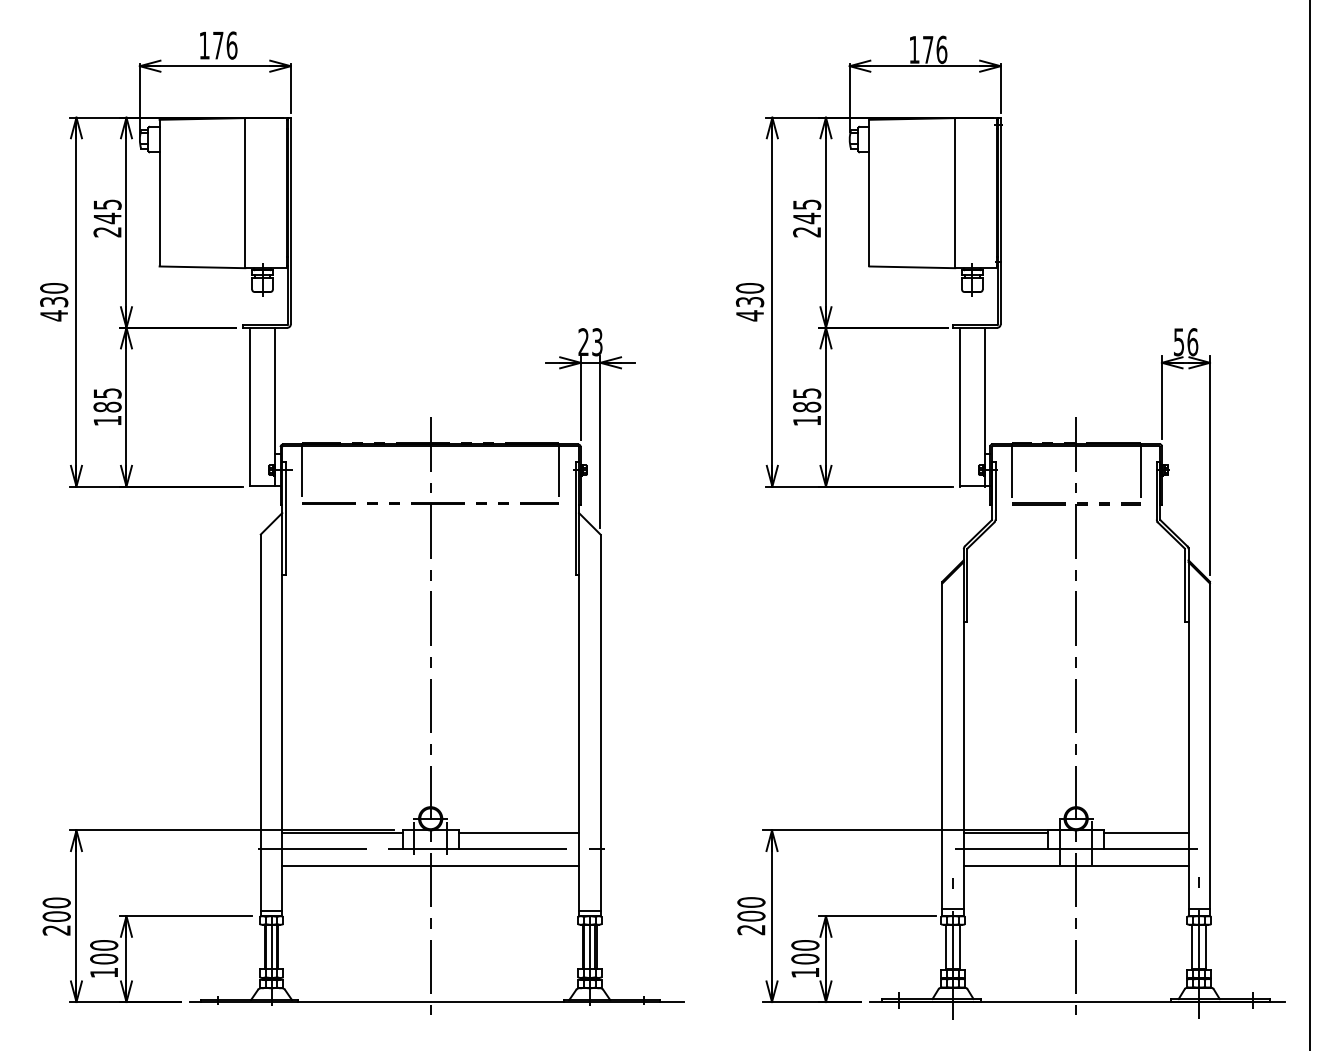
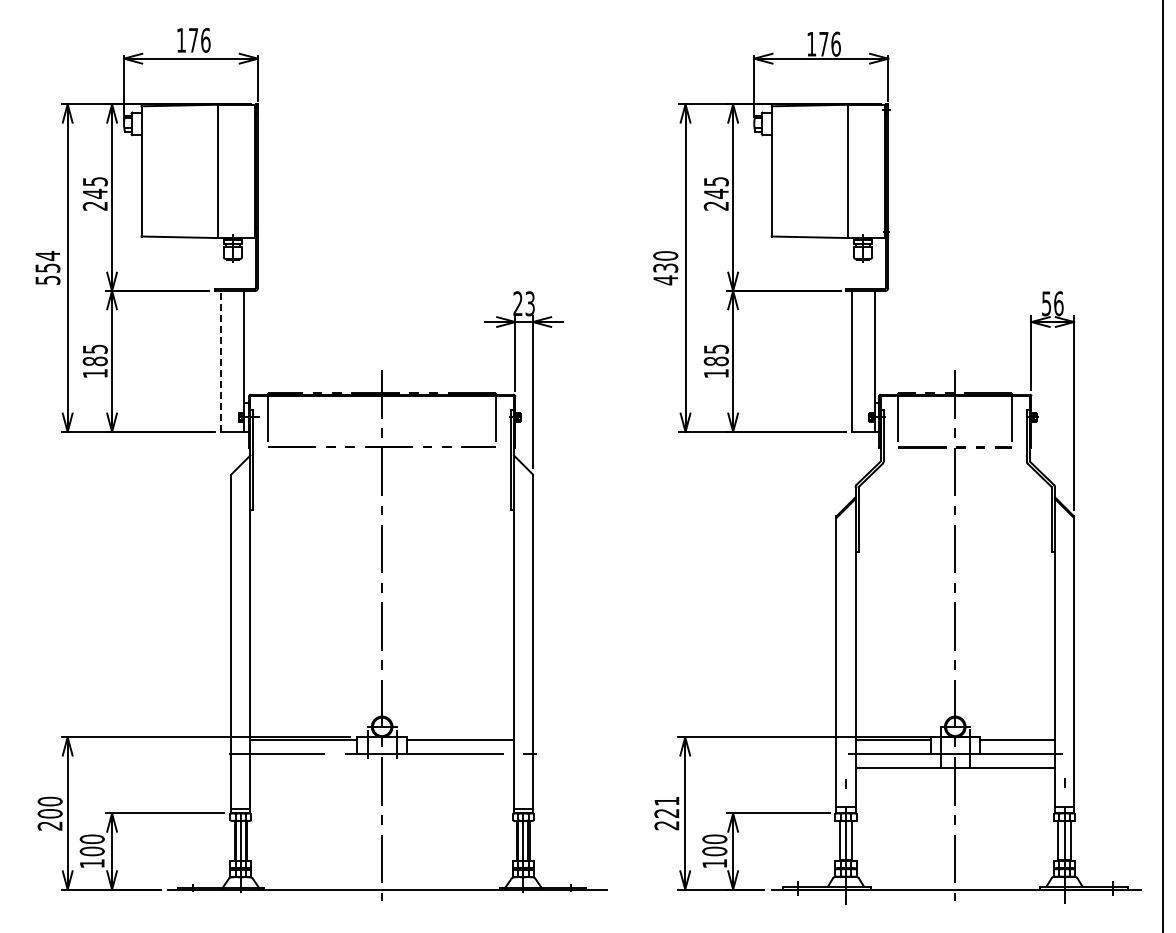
text: (53, 302) -> (47, 268), 430 -> 554
line: (249, 406) -> (221, 360), solid -> dashed
line: (429, 865) -> (381, 768), removed
text: (750, 909) -> (666, 807), 200 -> 221

